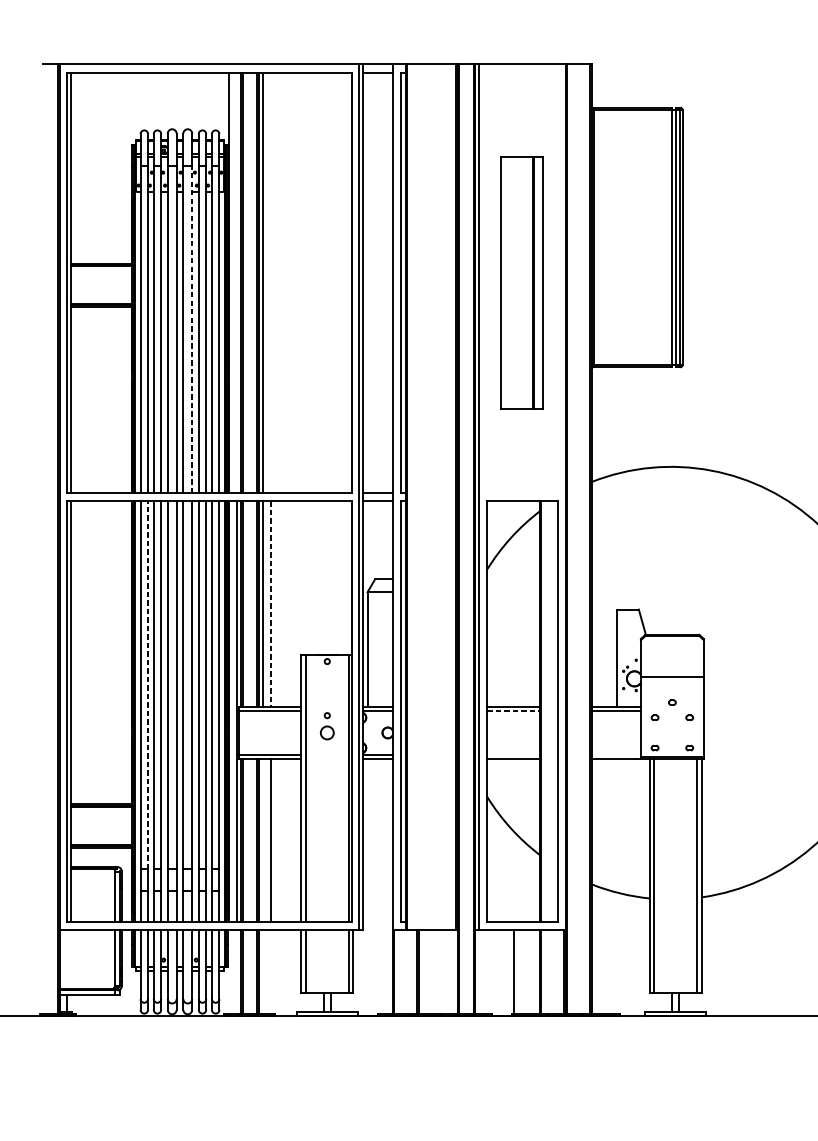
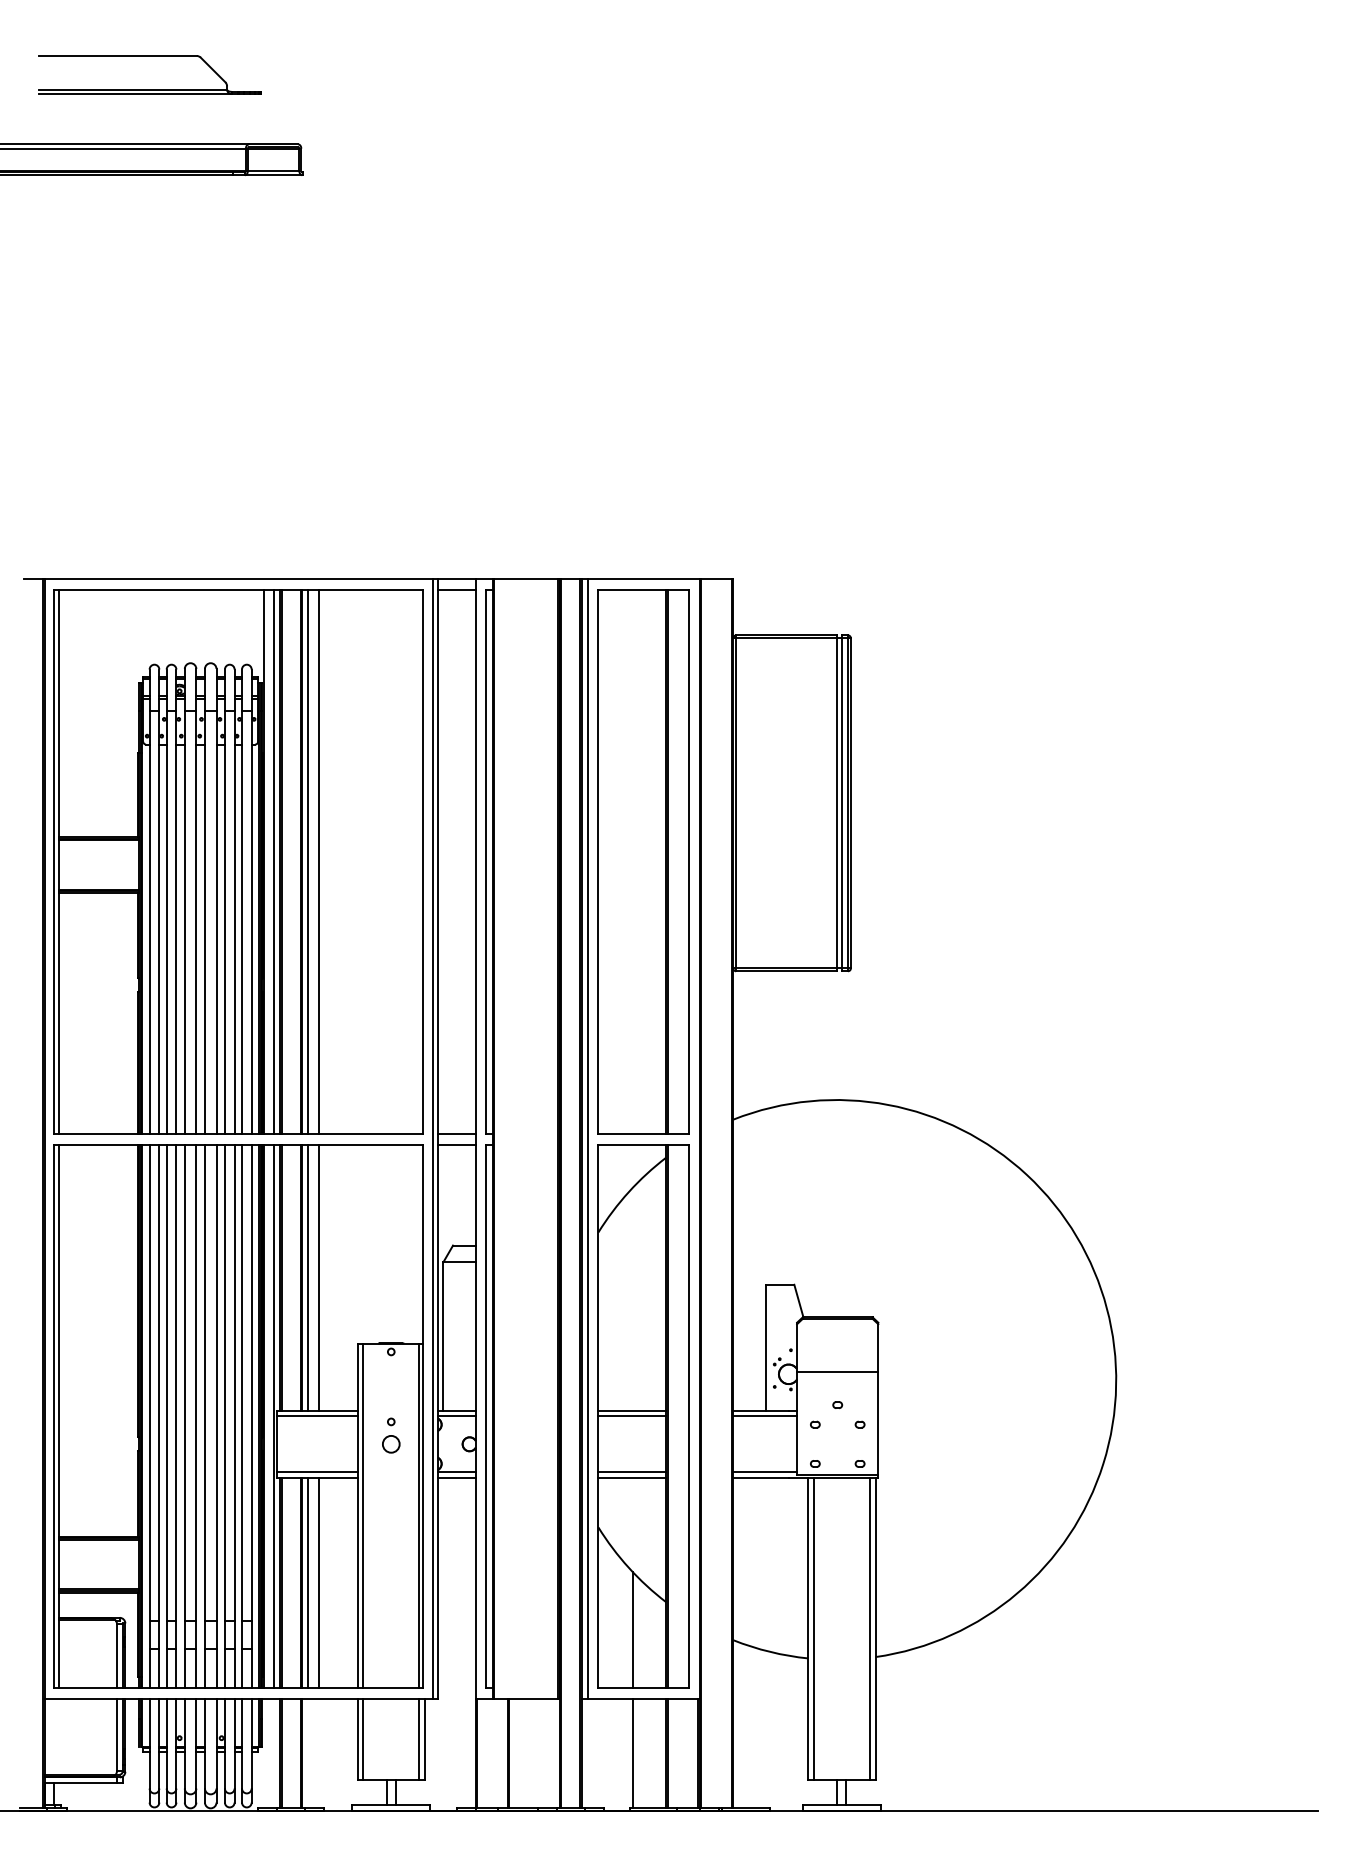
line: (237, 282) -> (274, 861), added
line: (271, 282) -> (318, 861), added
part: (522, 282) -> (643, 861), size x1.67
line: (192, 328) -> (216, 921), dashed -> solid
line: (271, 604) -> (318, 1278), dashed -> solid
line: (148, 685) -> (159, 1382), dashed -> solid
line: (513, 711) -> (632, 1416), dashed -> solid
line: (513, 754) -> (632, 1472), added
line: (616, 754) -> (765, 1472), added
line: (262, 839) -> (307, 1582), added
line: (514, 876) -> (633, 1630), added

